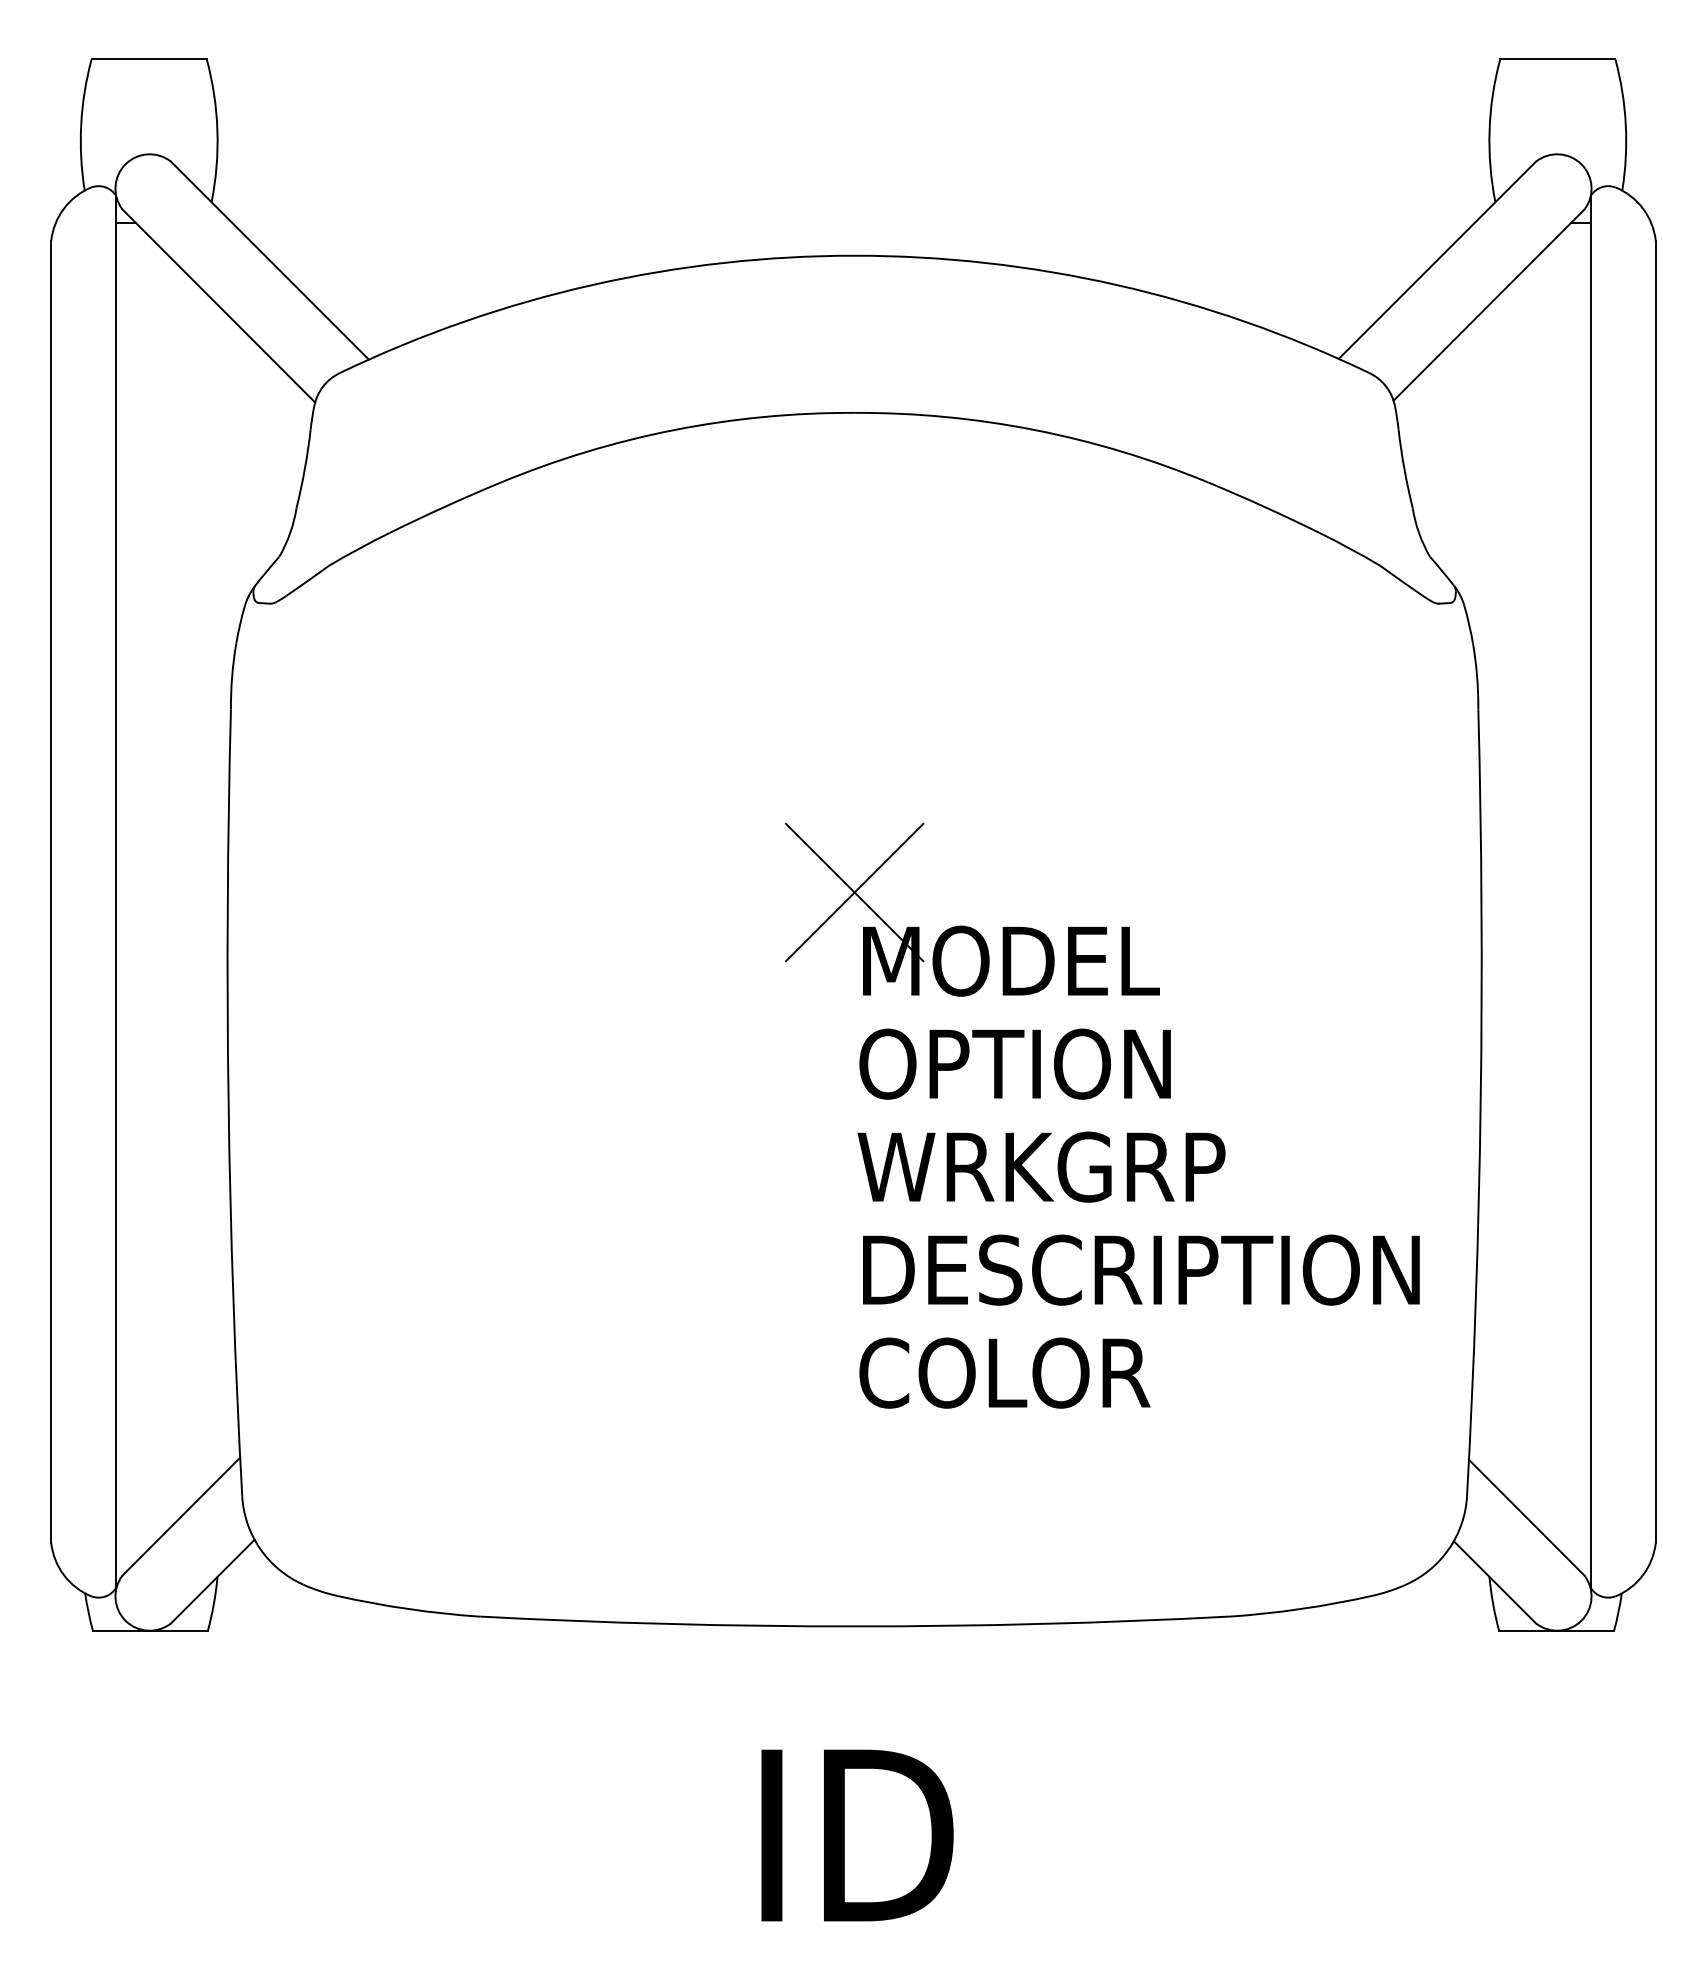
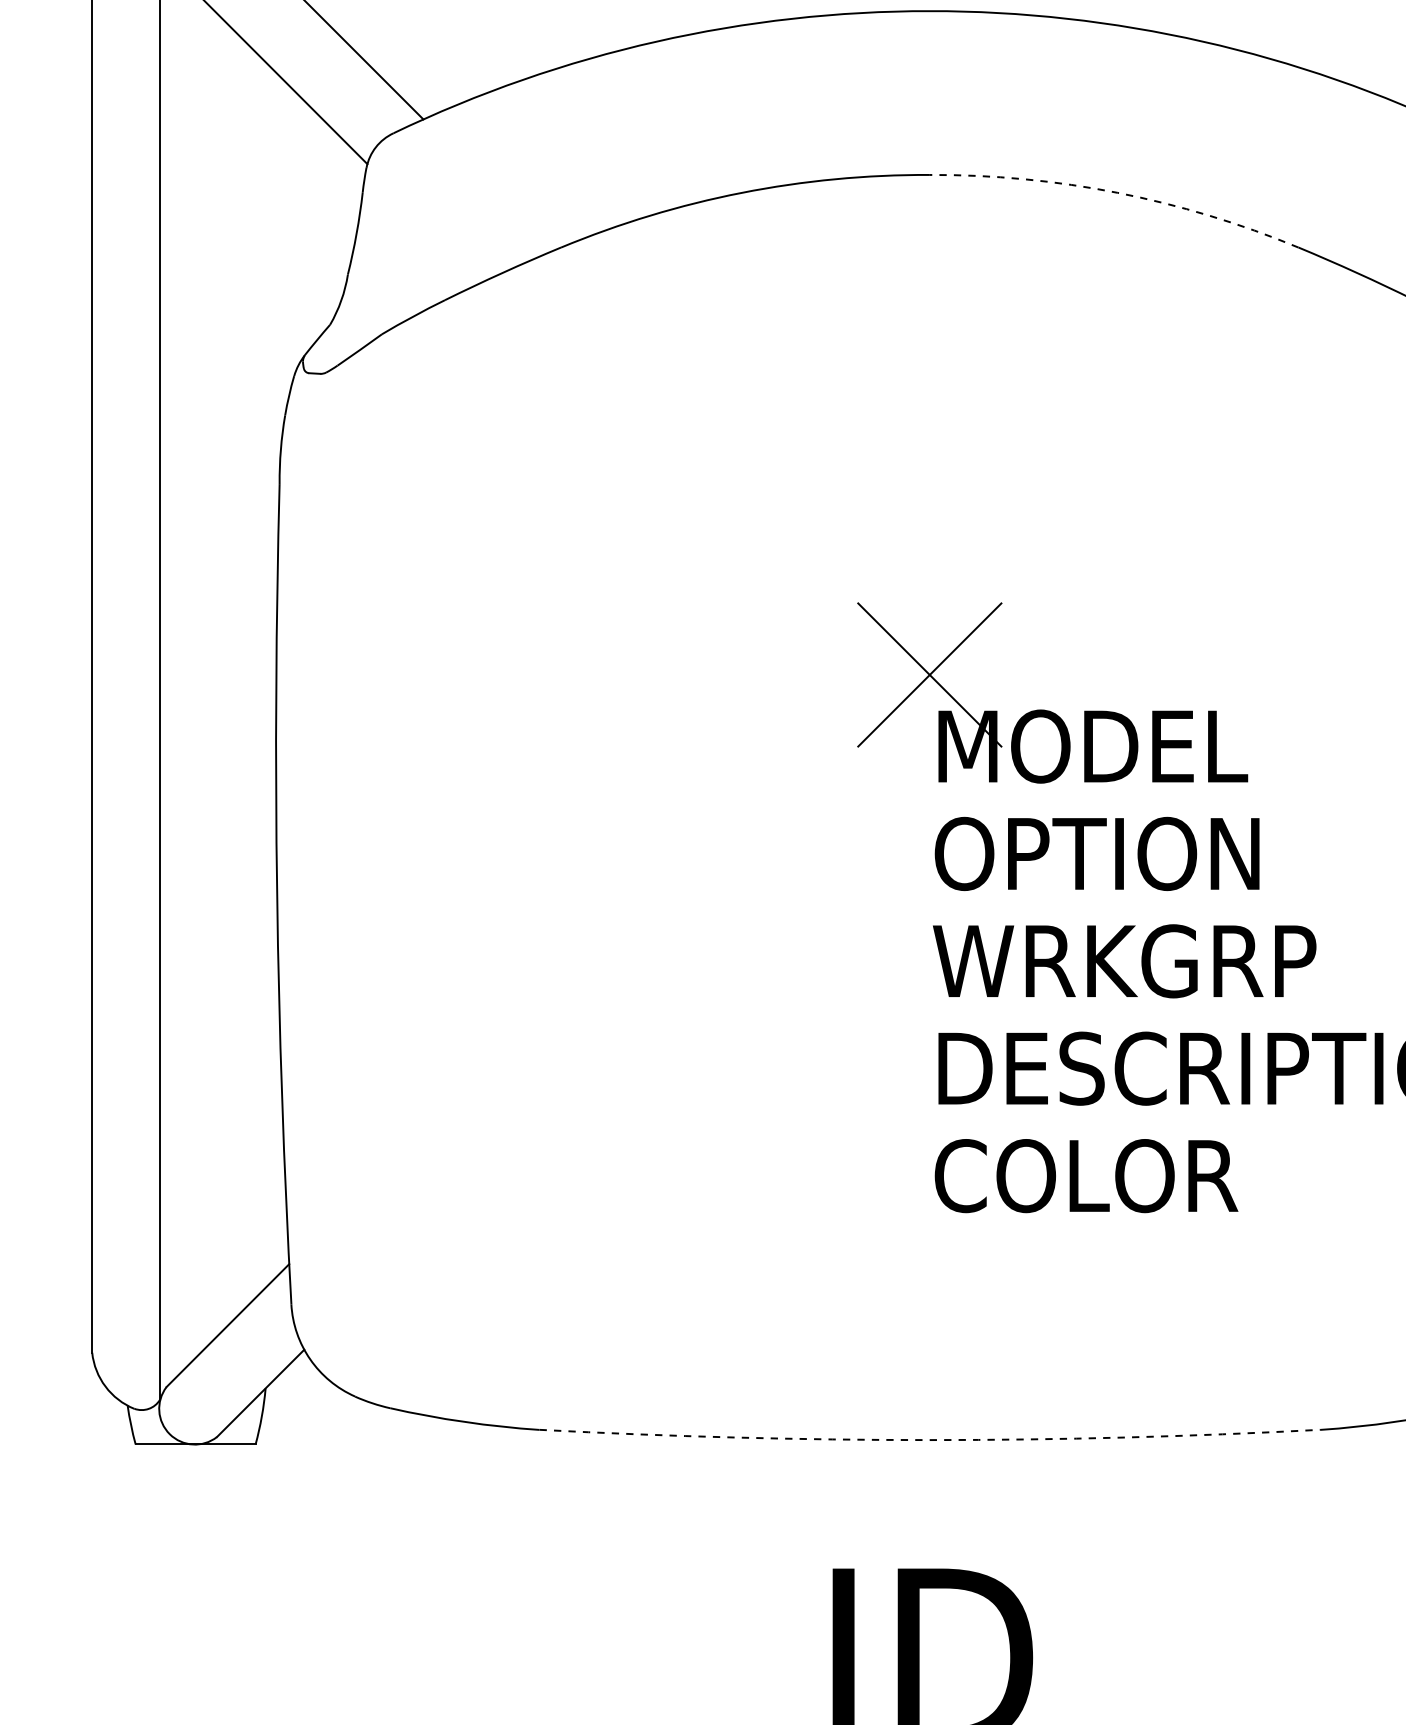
arc: (1034, 430) -> (1117, 193), solid -> dashed
arc: (854, 1626) -> (929, 1440), solid -> dashed

